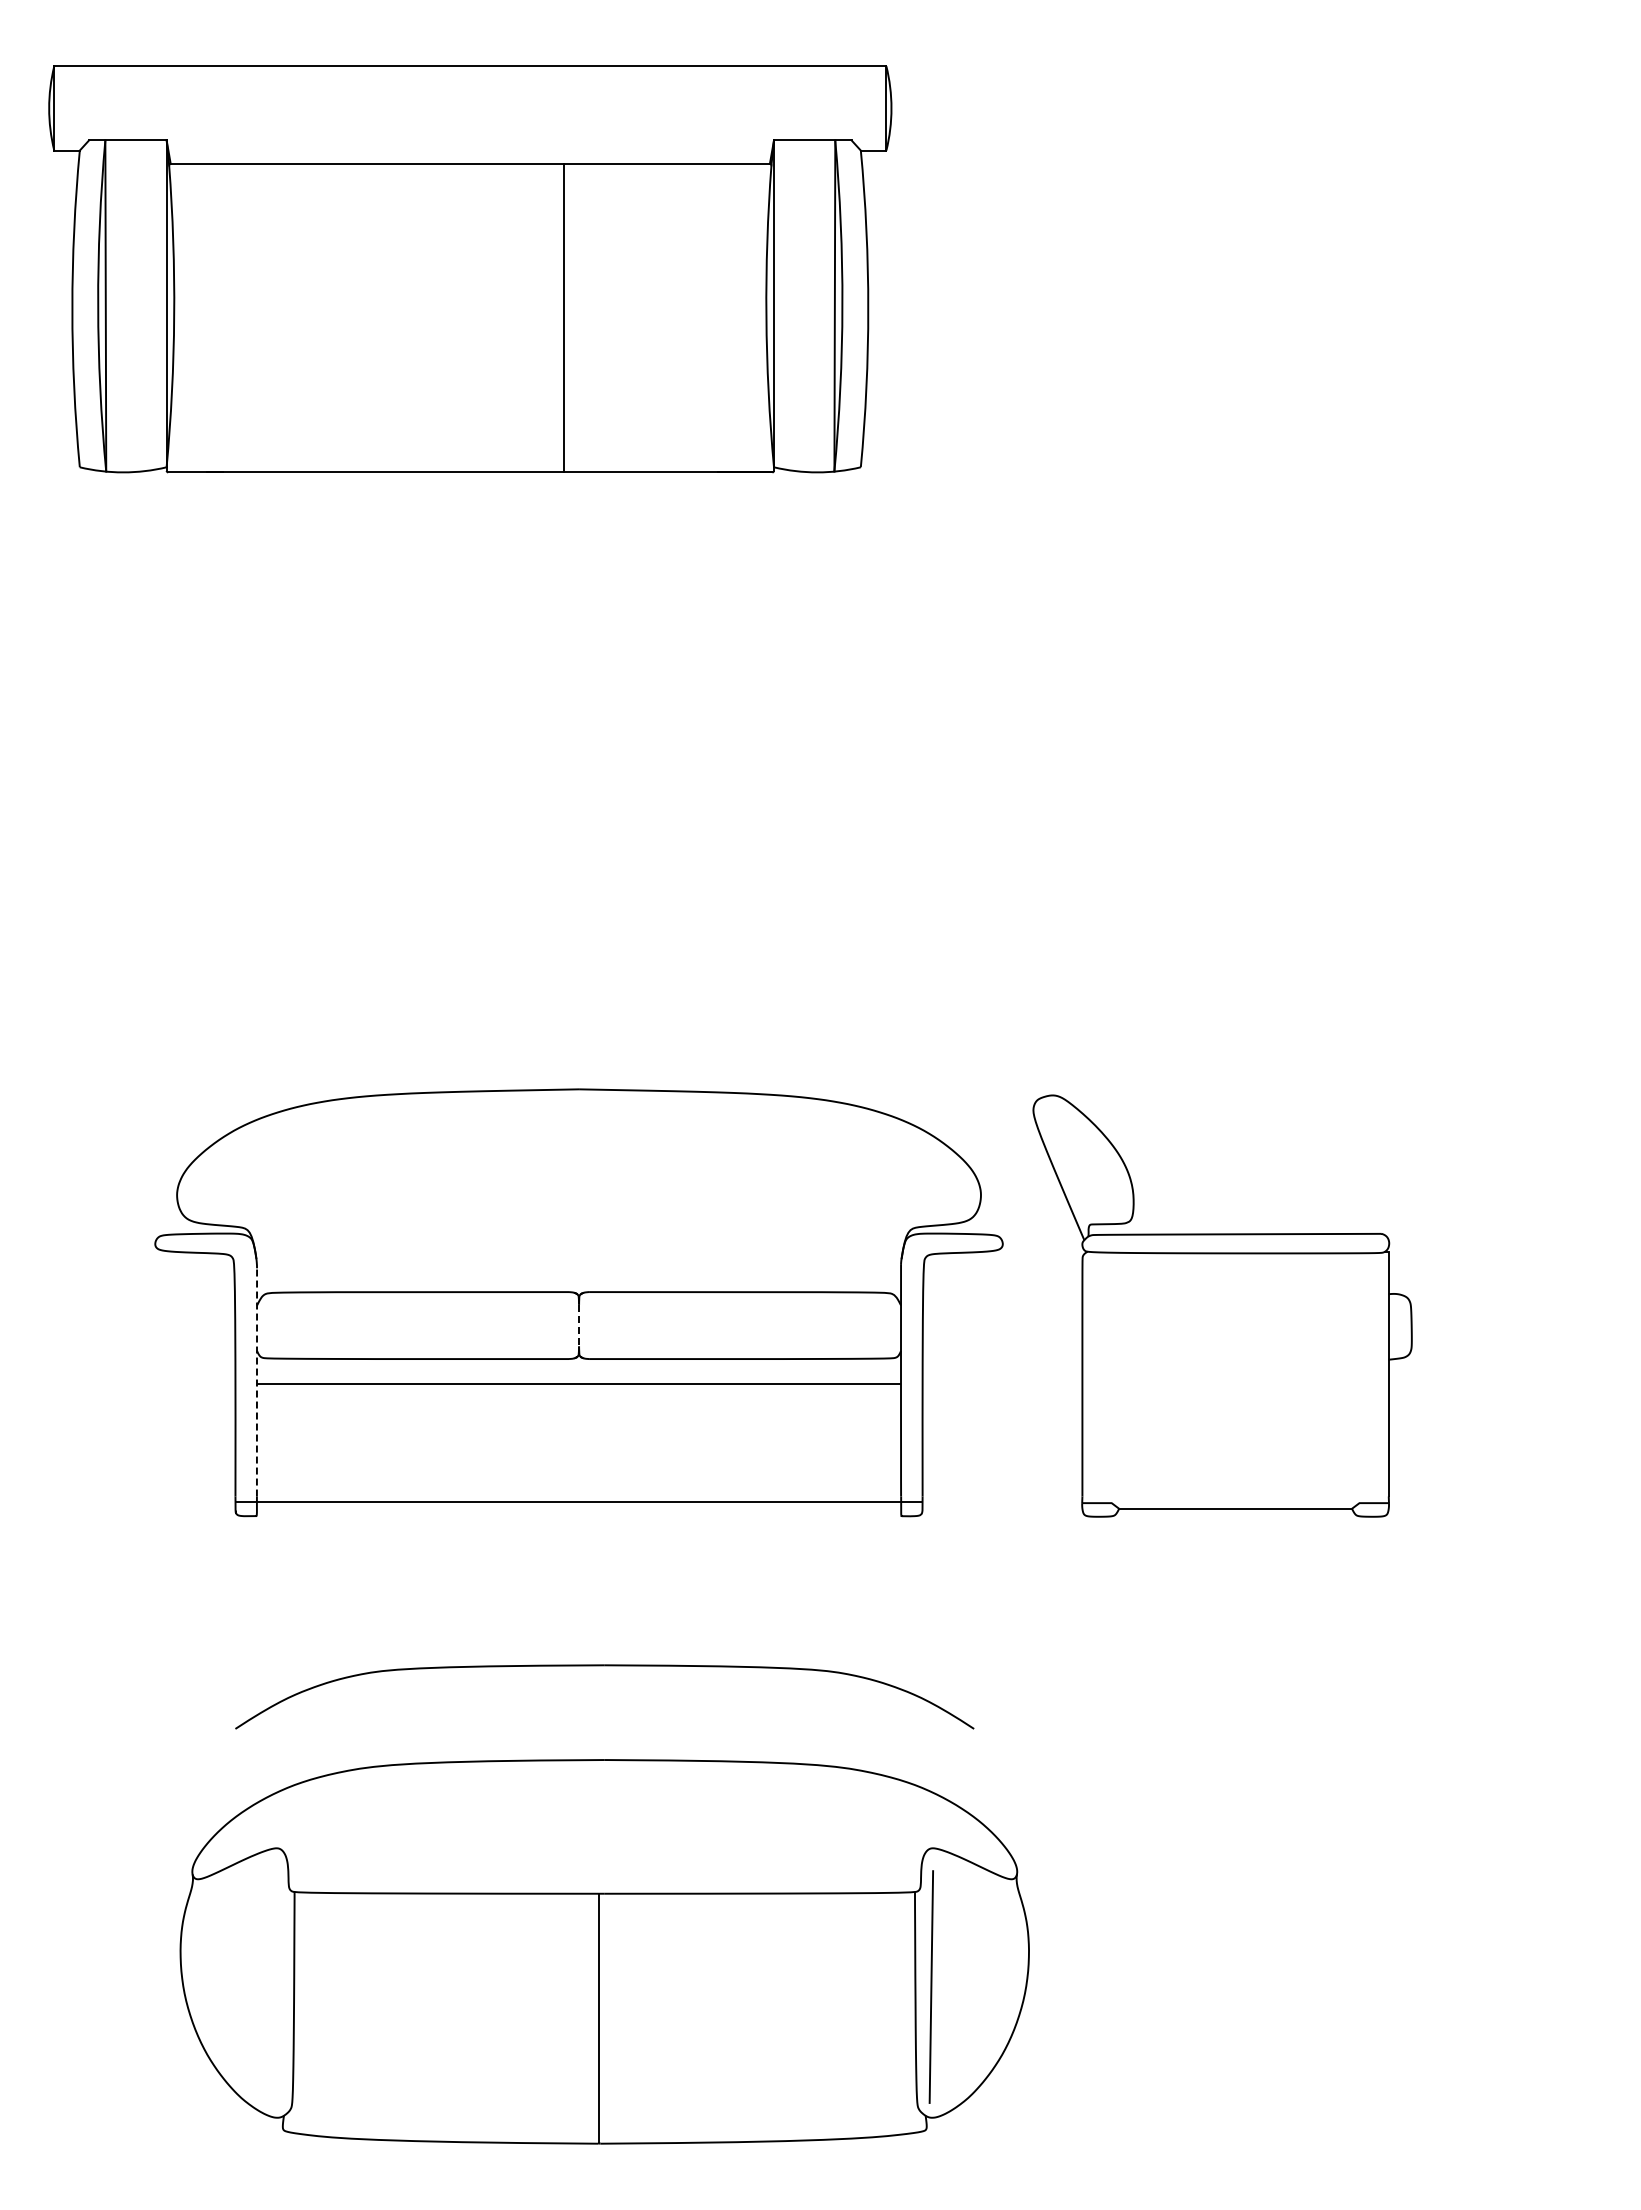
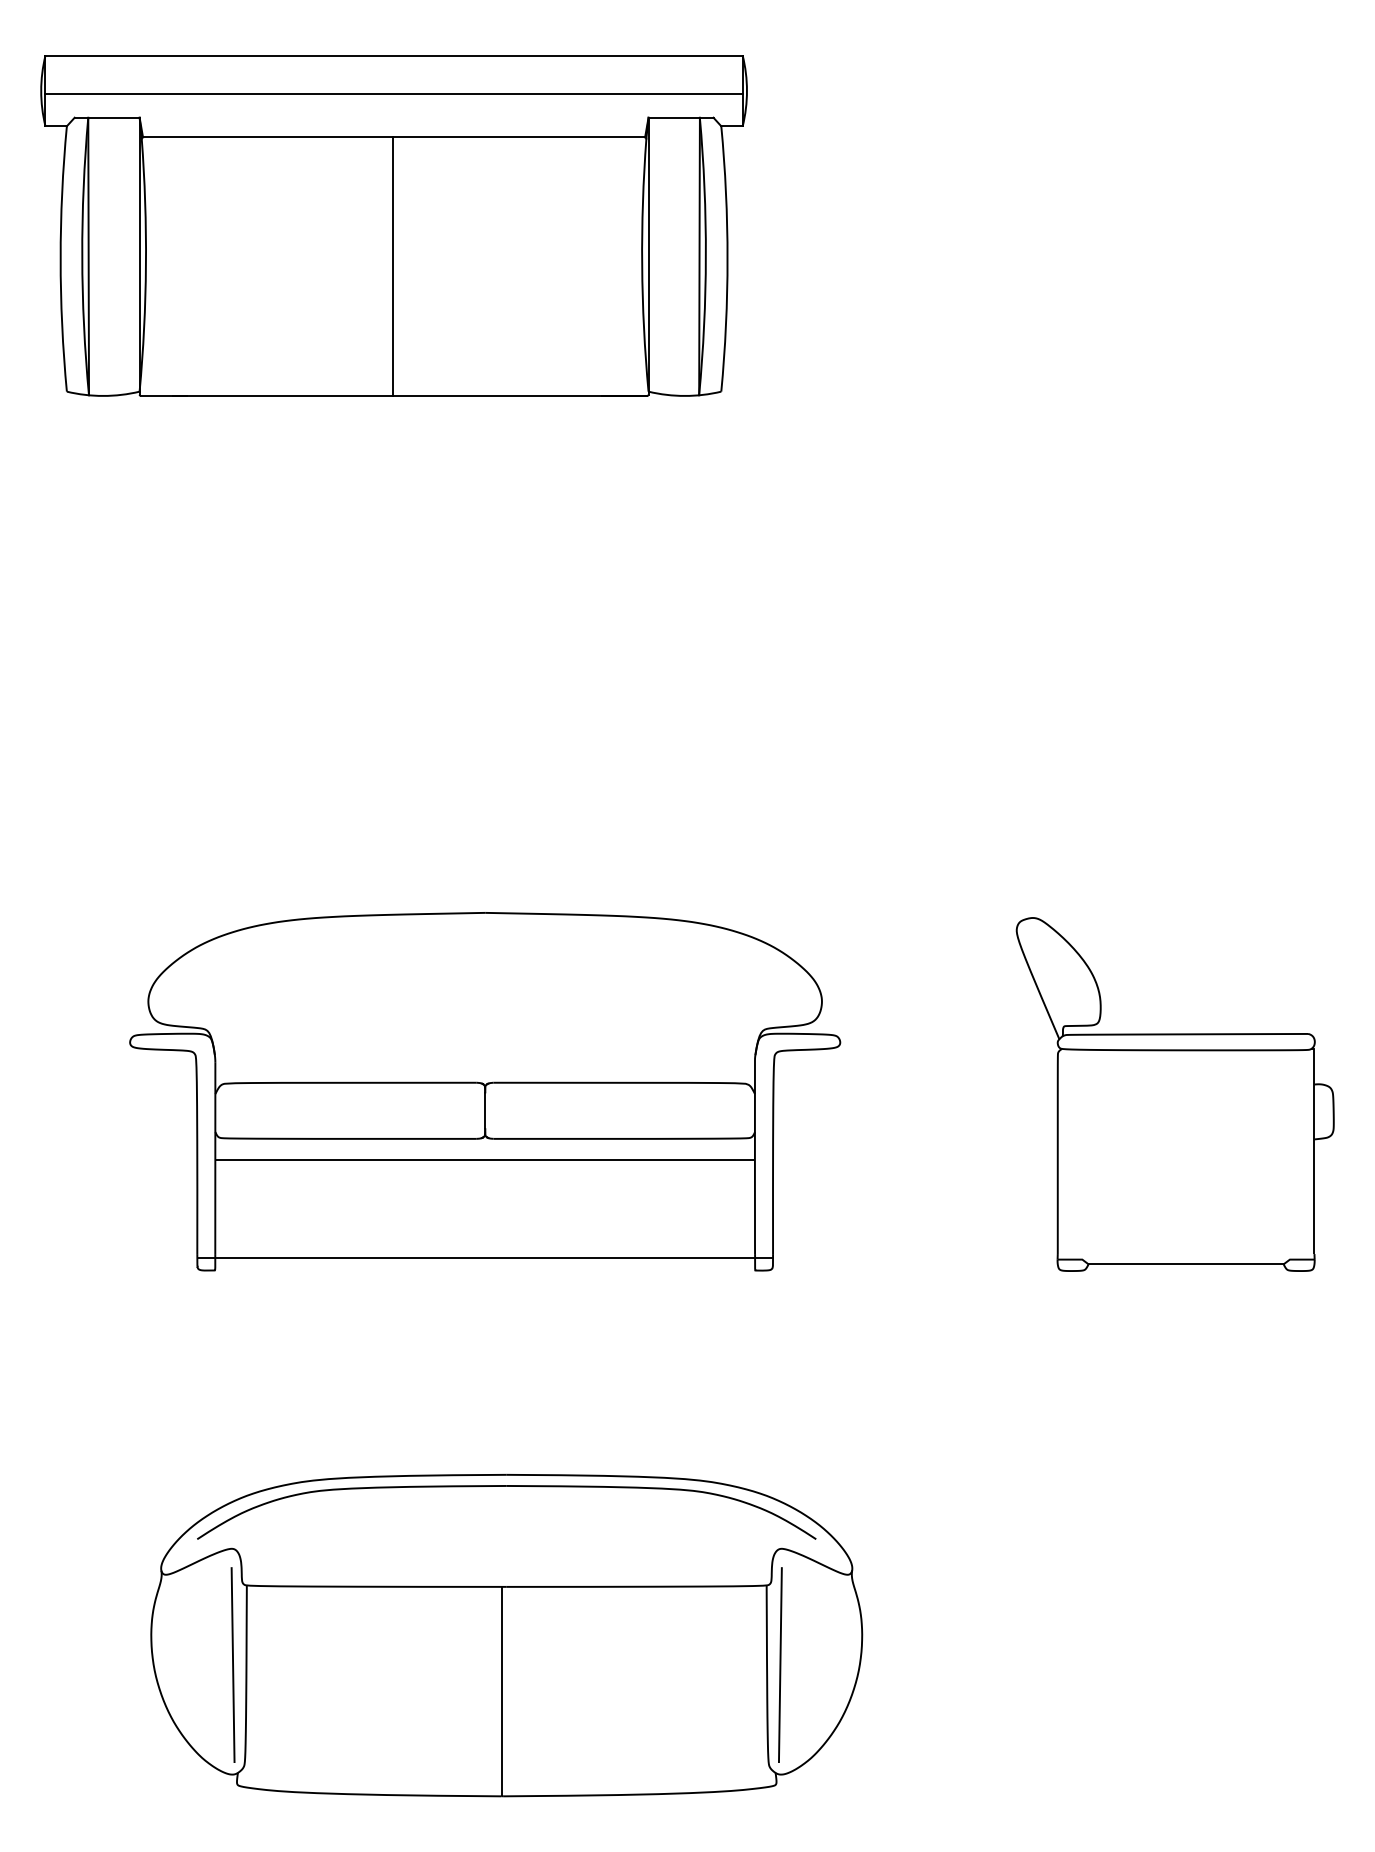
line: (470, 112) -> (394, 94), added
line: (563, 317) -> (393, 266), moved
part: (1222, 1305) -> (1175, 1093), moved
line: (579, 1325) -> (485, 1110), dashed -> solid
line: (256, 1381) -> (214, 1157), dashed -> solid
part: (604, 1666) -> (506, 1486), moved
line: (277, 1986) -> (232, 1664), added

